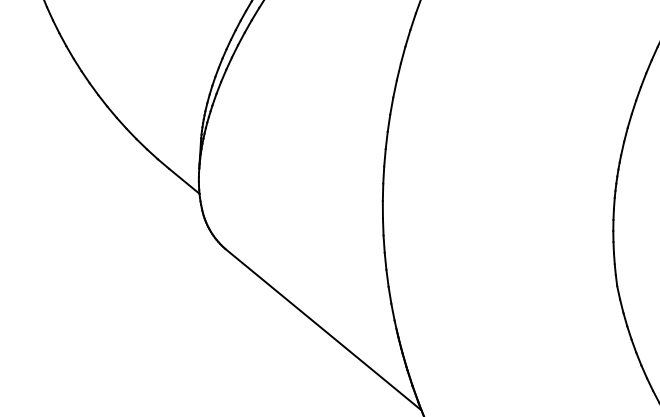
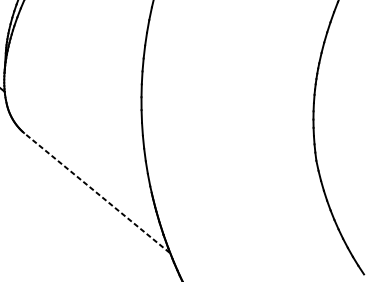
line: (322, 328) -> (96, 192), solid -> dashed

